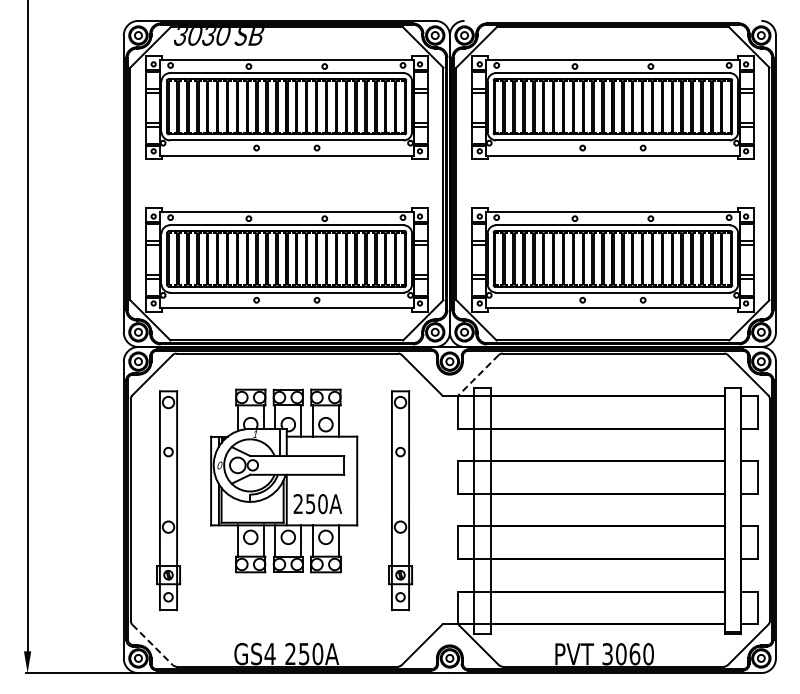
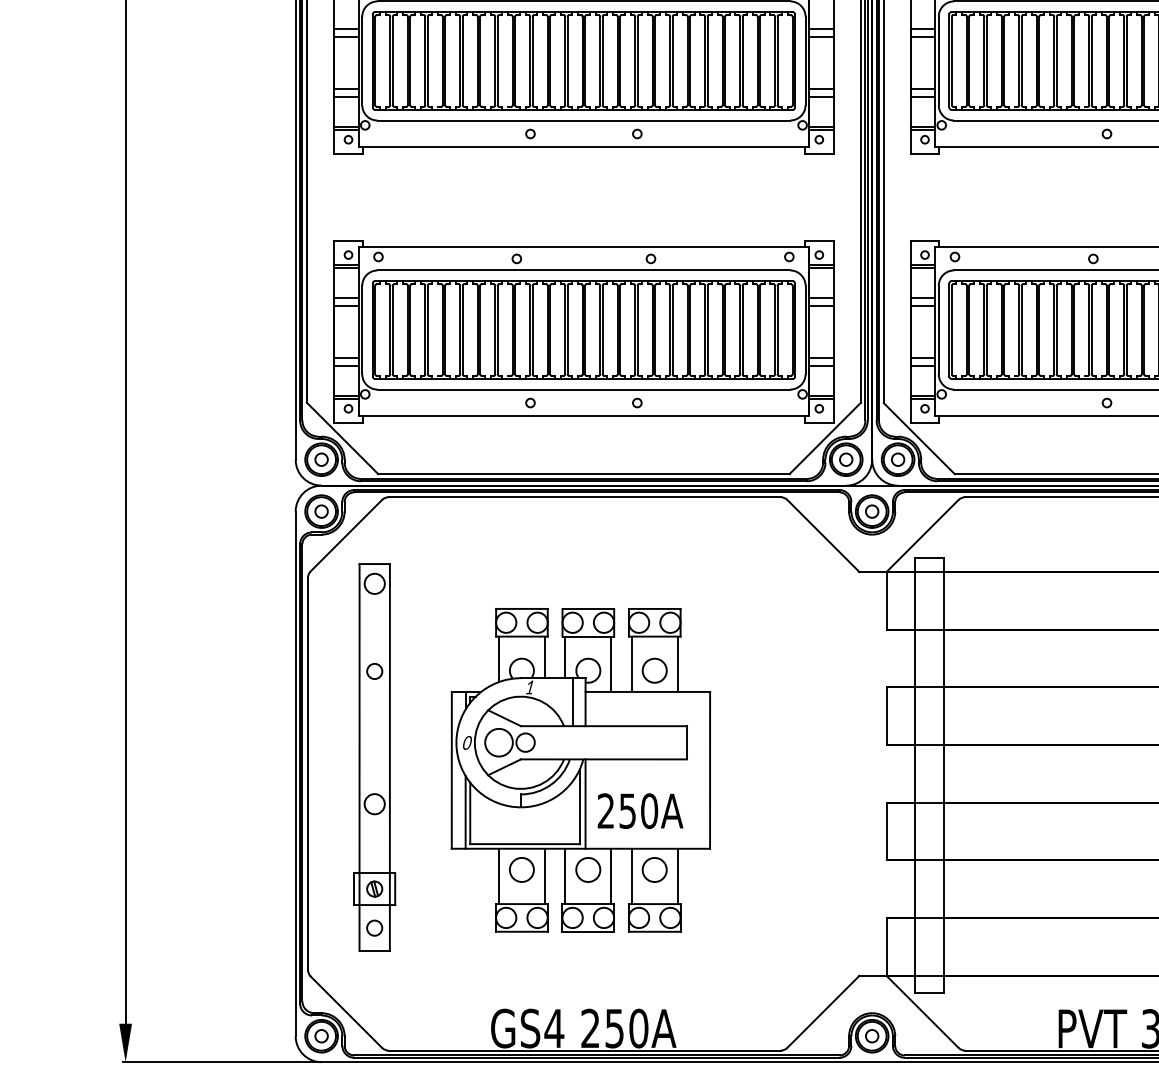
line: (478, 375) -> (922, 536), dashed -> solid
part: (284, 480) -> (581, 769), moved
part: (400, 500) -> (784, 757), removed
line: (152, 645) -> (346, 1013), dashed -> solid

